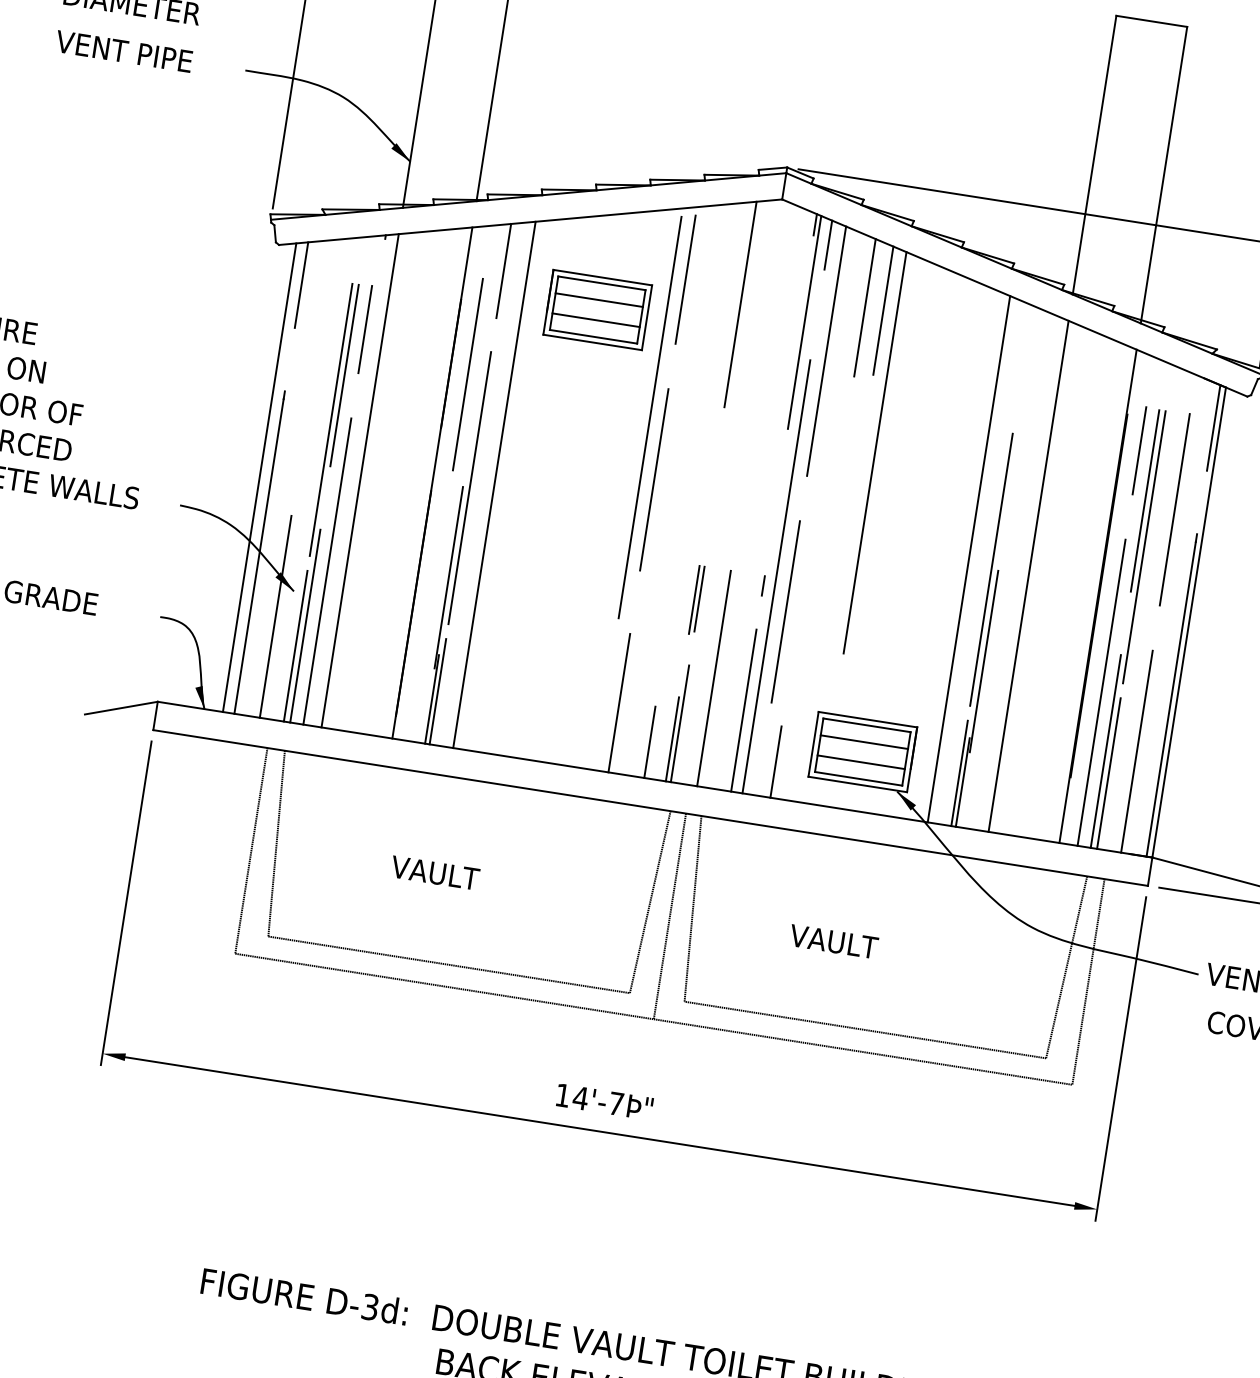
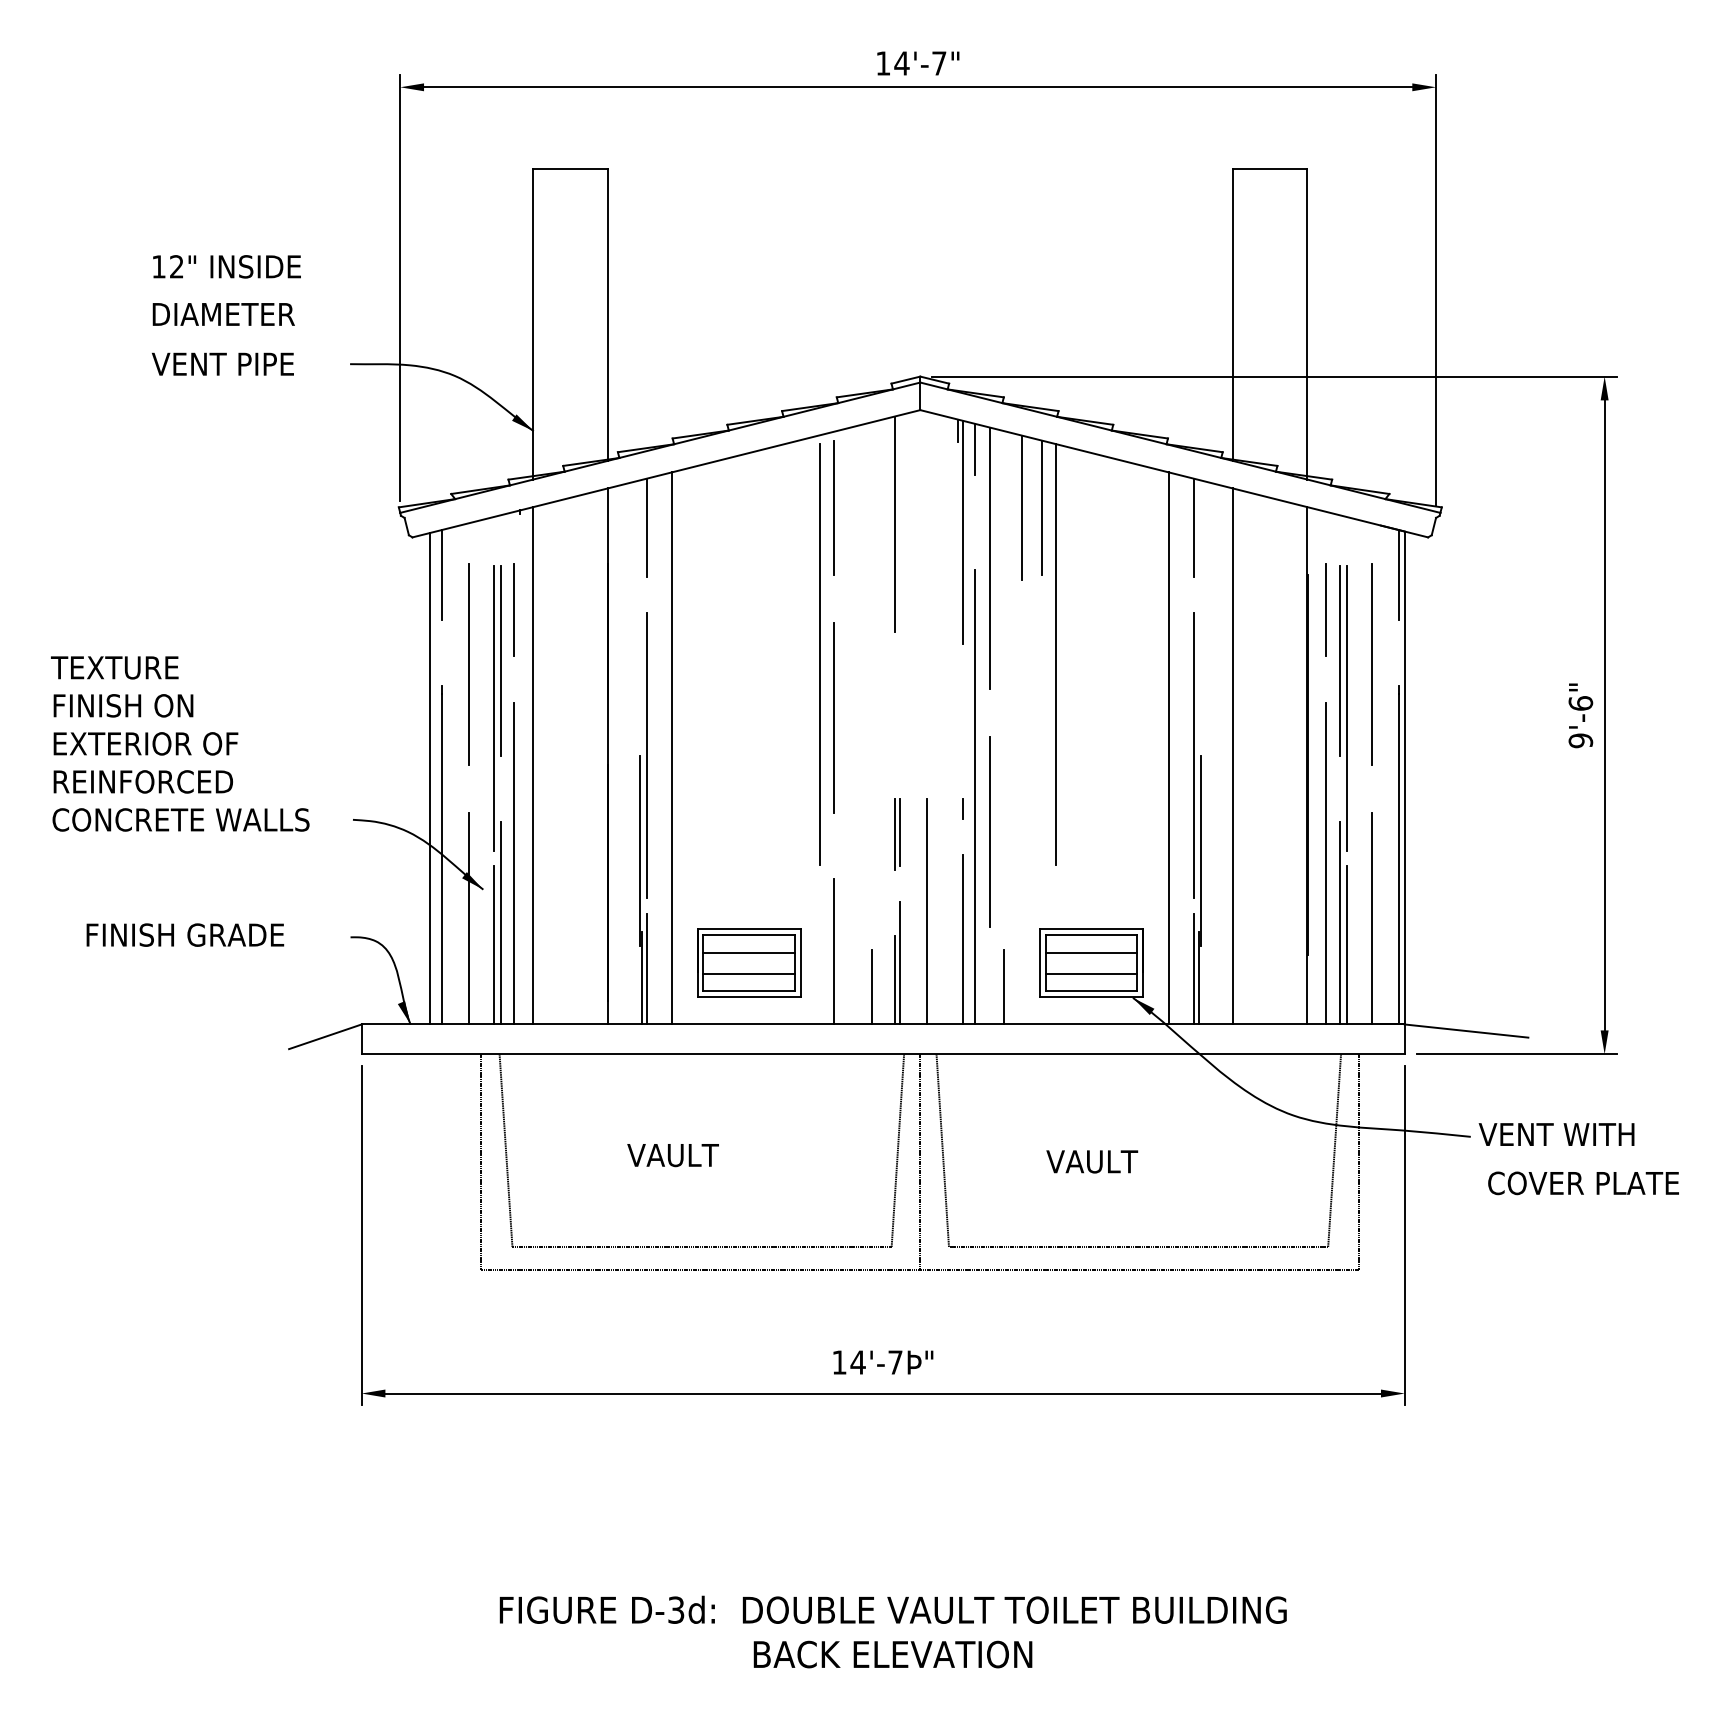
part: (598, 309) -> (749, 962), moved
line: (1025, 352) -> (1193, 527), added
line: (467, 374) -> (468, 664), moved

